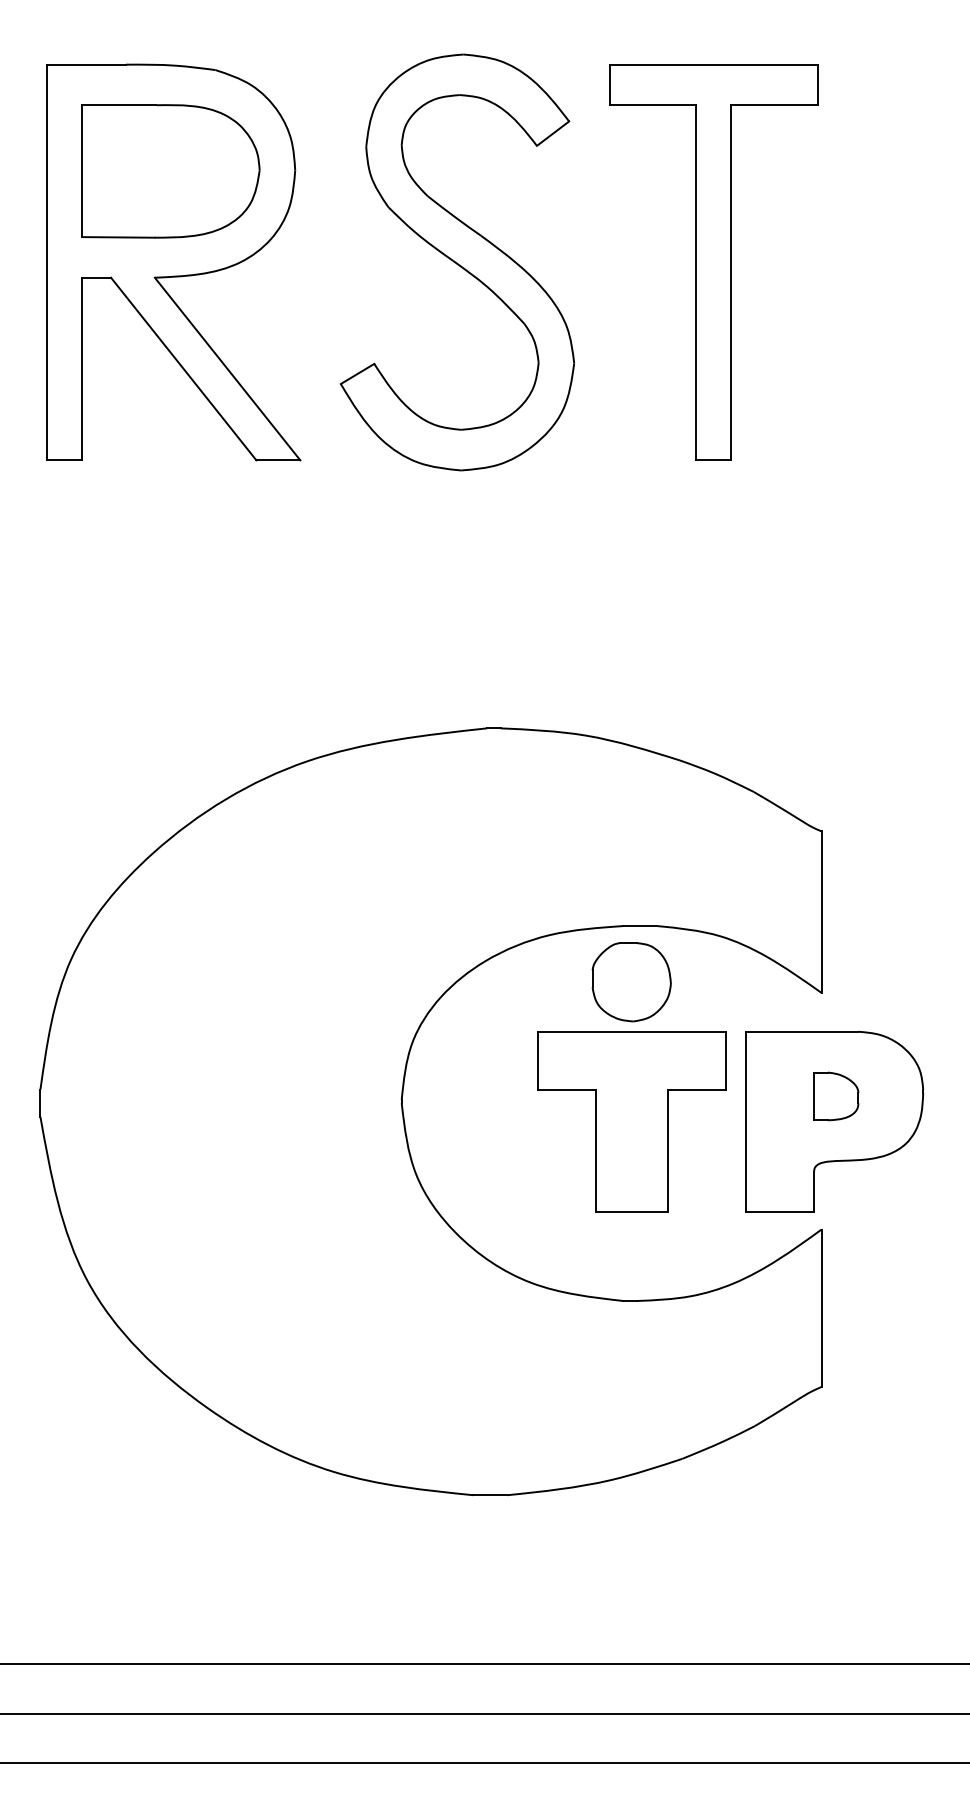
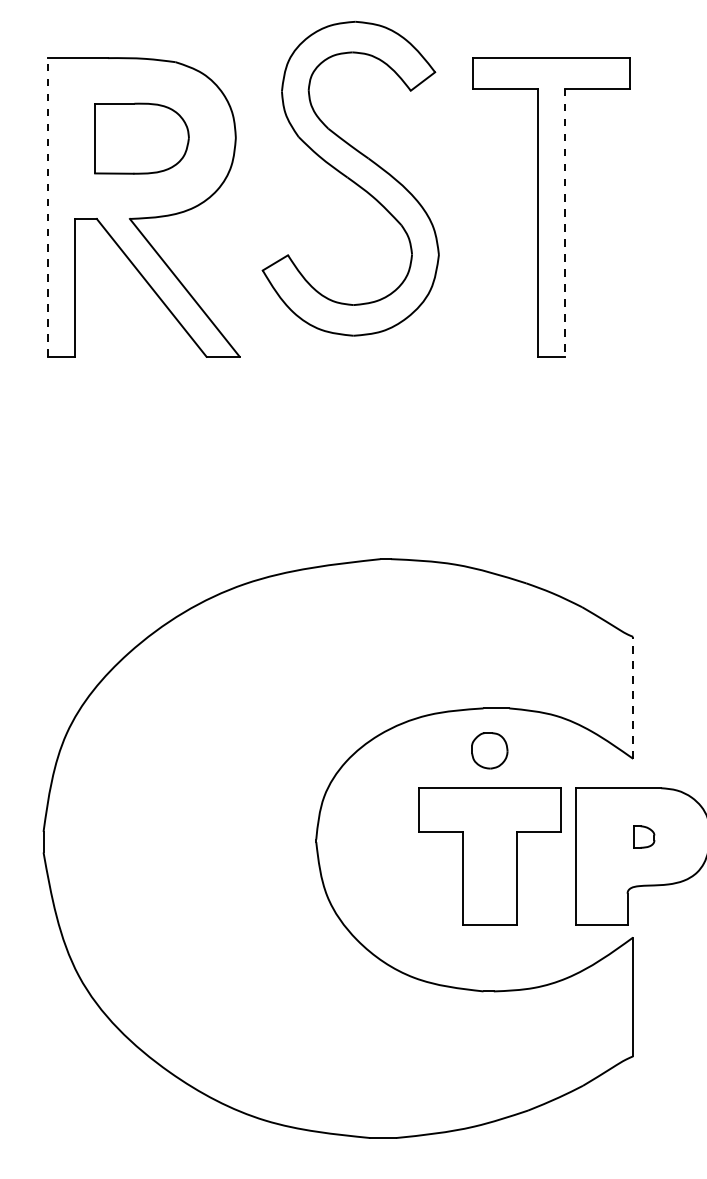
part: (170, 171) -> (141, 138), size x0.7
line: (46, 262) -> (48, 207), solid -> dashed
part: (457, 262) -> (350, 178), moved
line: (731, 282) -> (565, 222), solid -> dashed
line: (821, 912) -> (633, 698), solid -> dashed
part: (631, 982) -> (489, 750), size x0.6
part: (836, 1096) -> (644, 837), size x0.6

